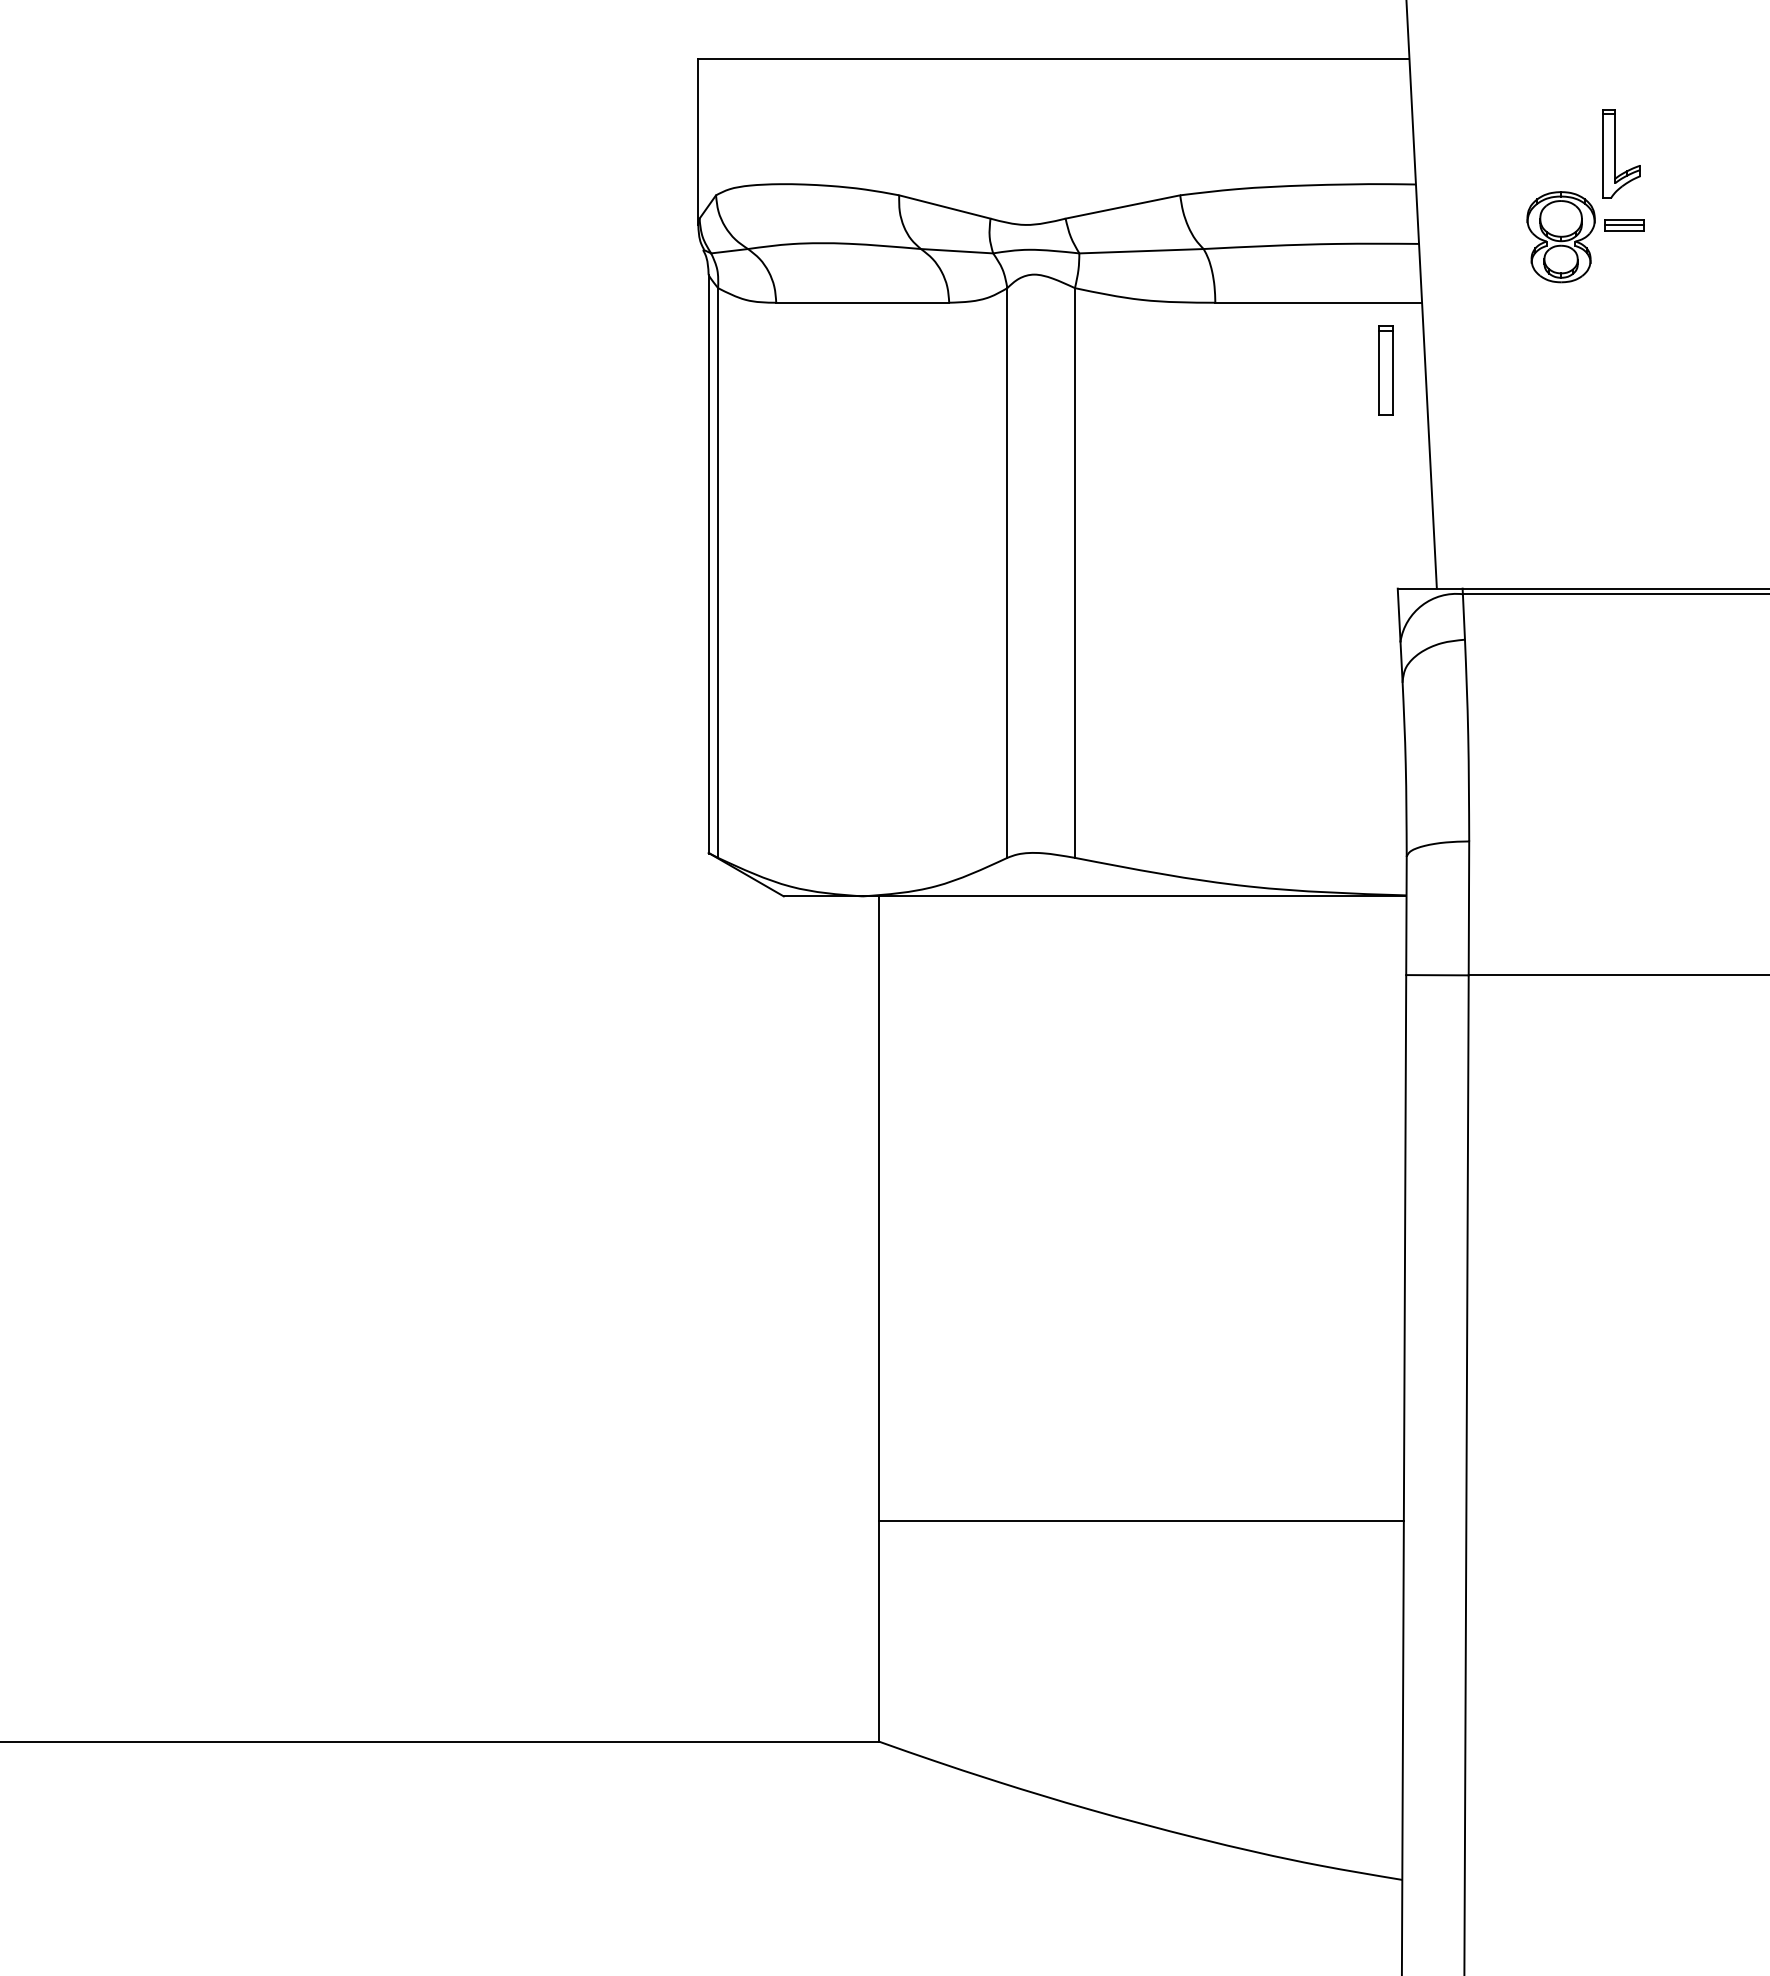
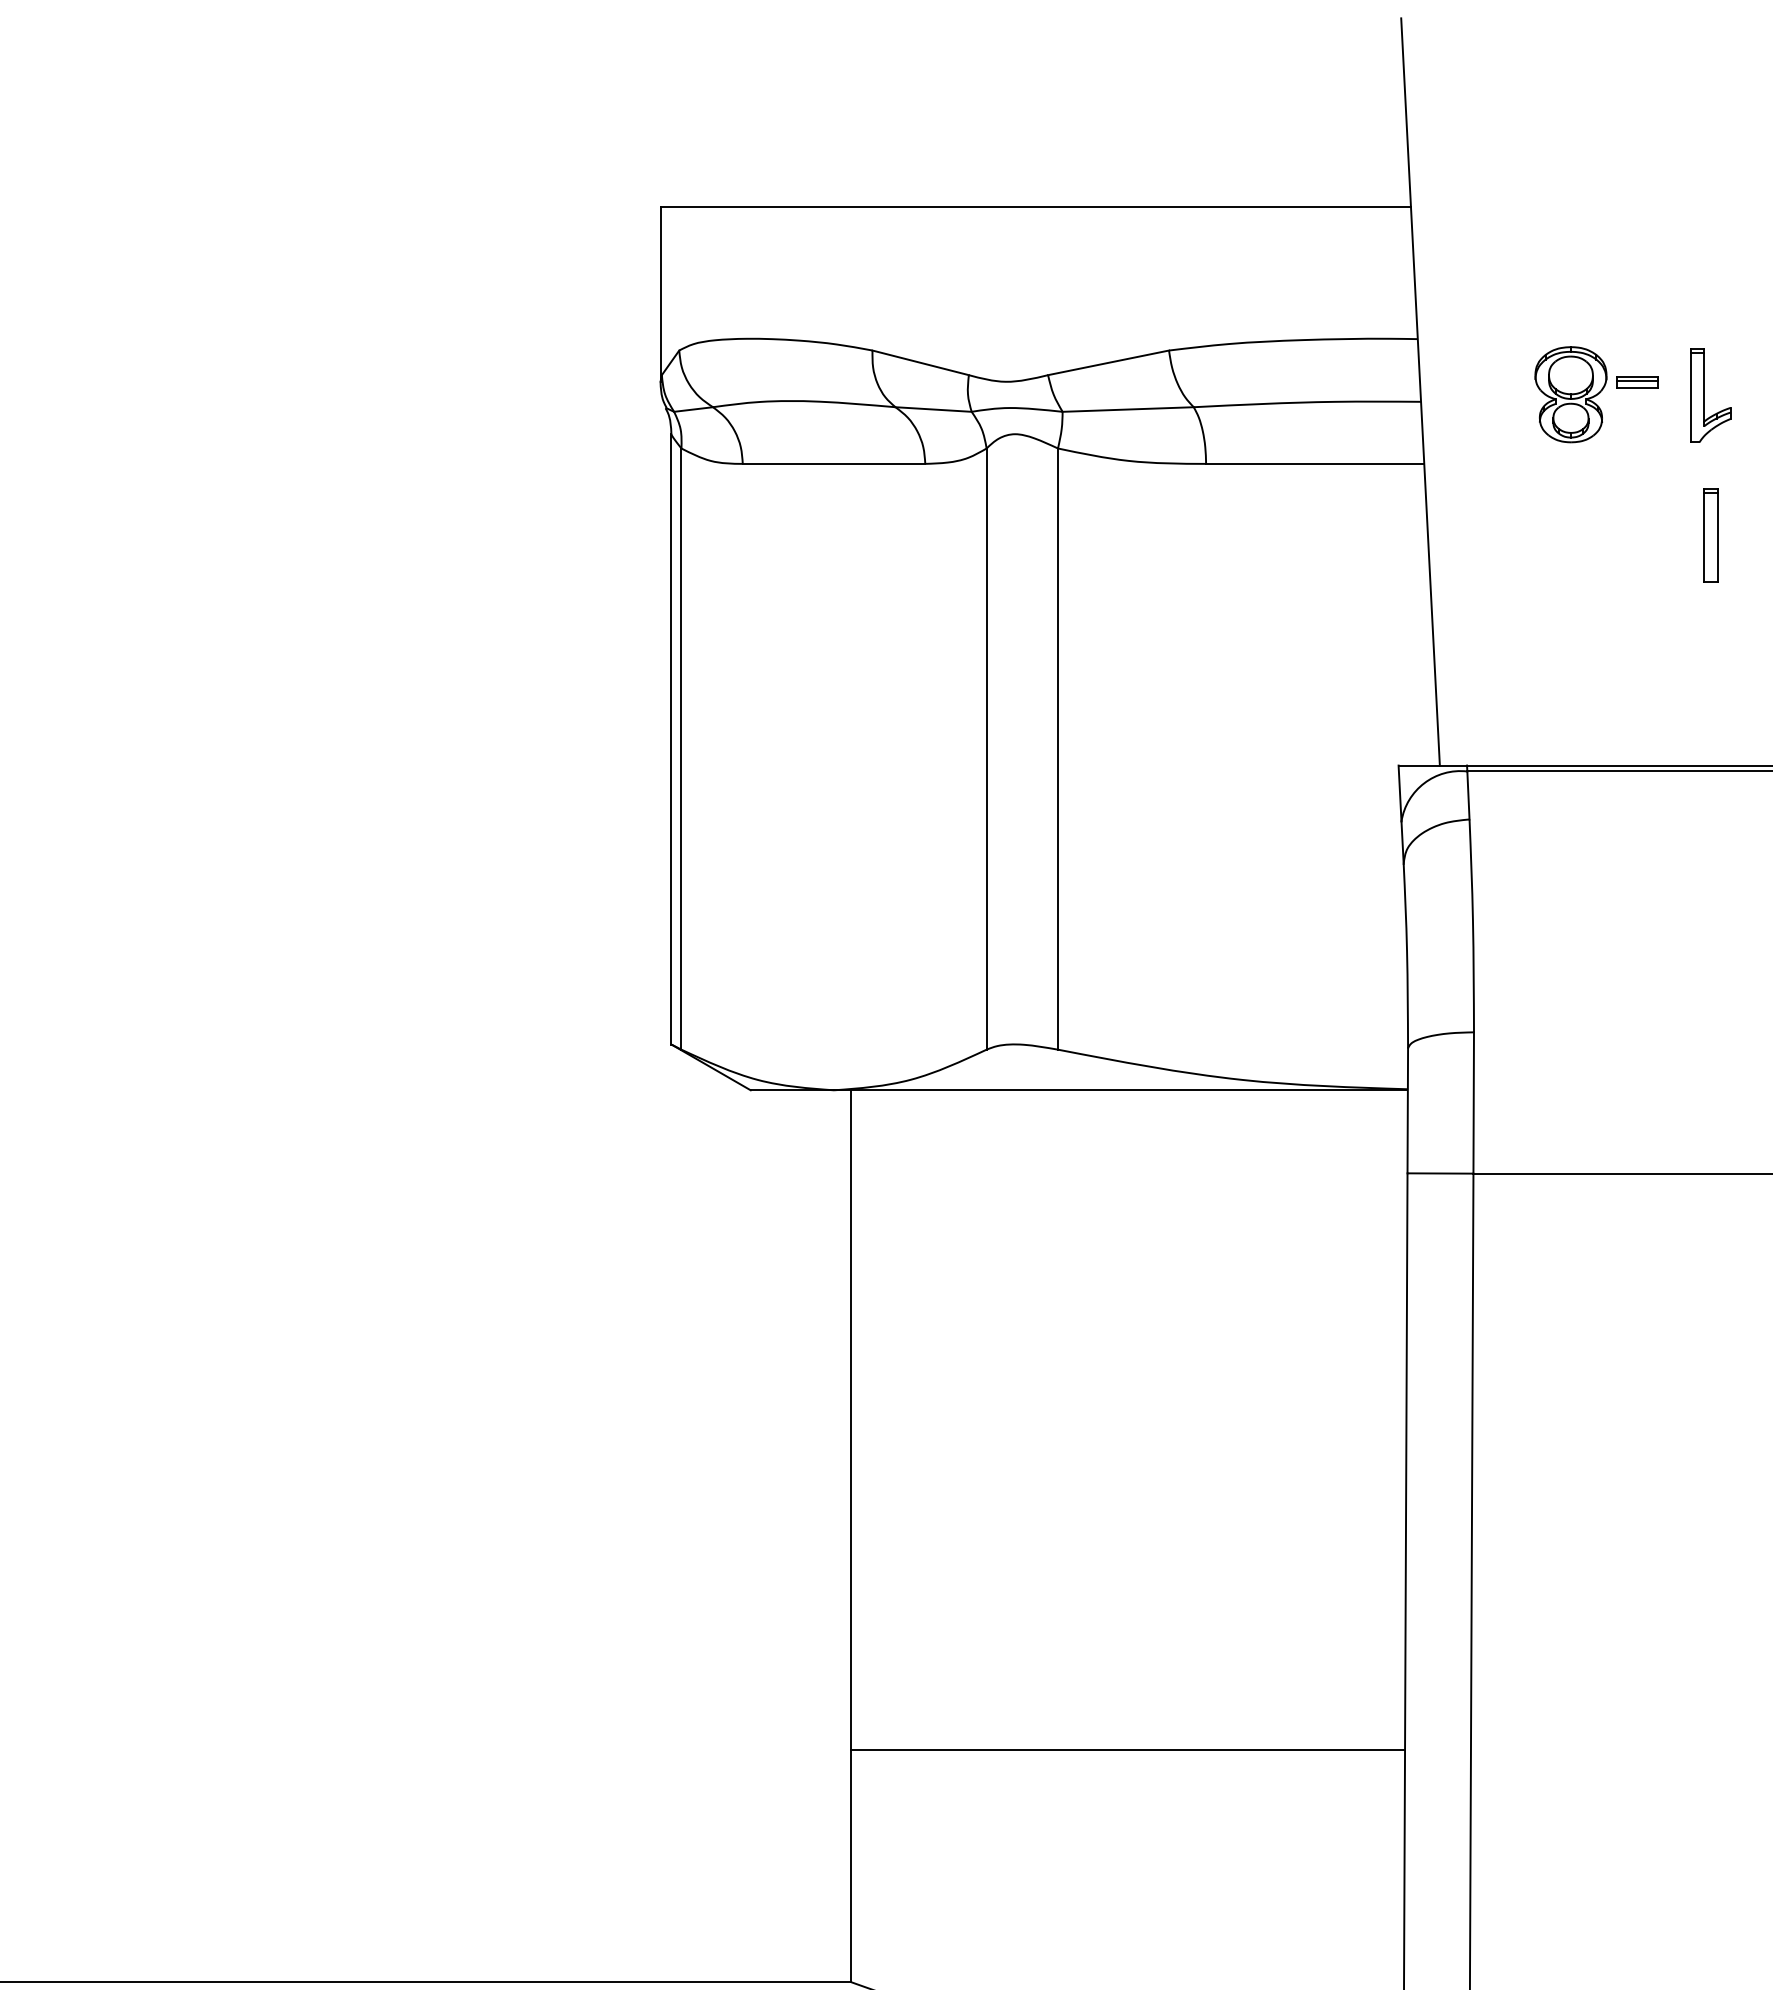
part: (1621, 153) -> (1710, 395), moved
part: (1385, 370) -> (1710, 535), moved

